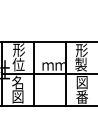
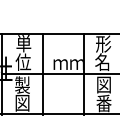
text: (18, 49) -> (23, 43), 形 -> 単
text: (80, 64) -> (101, 62), 製 -> 名
text: (17, 82) -> (21, 84), 名 -> 製

